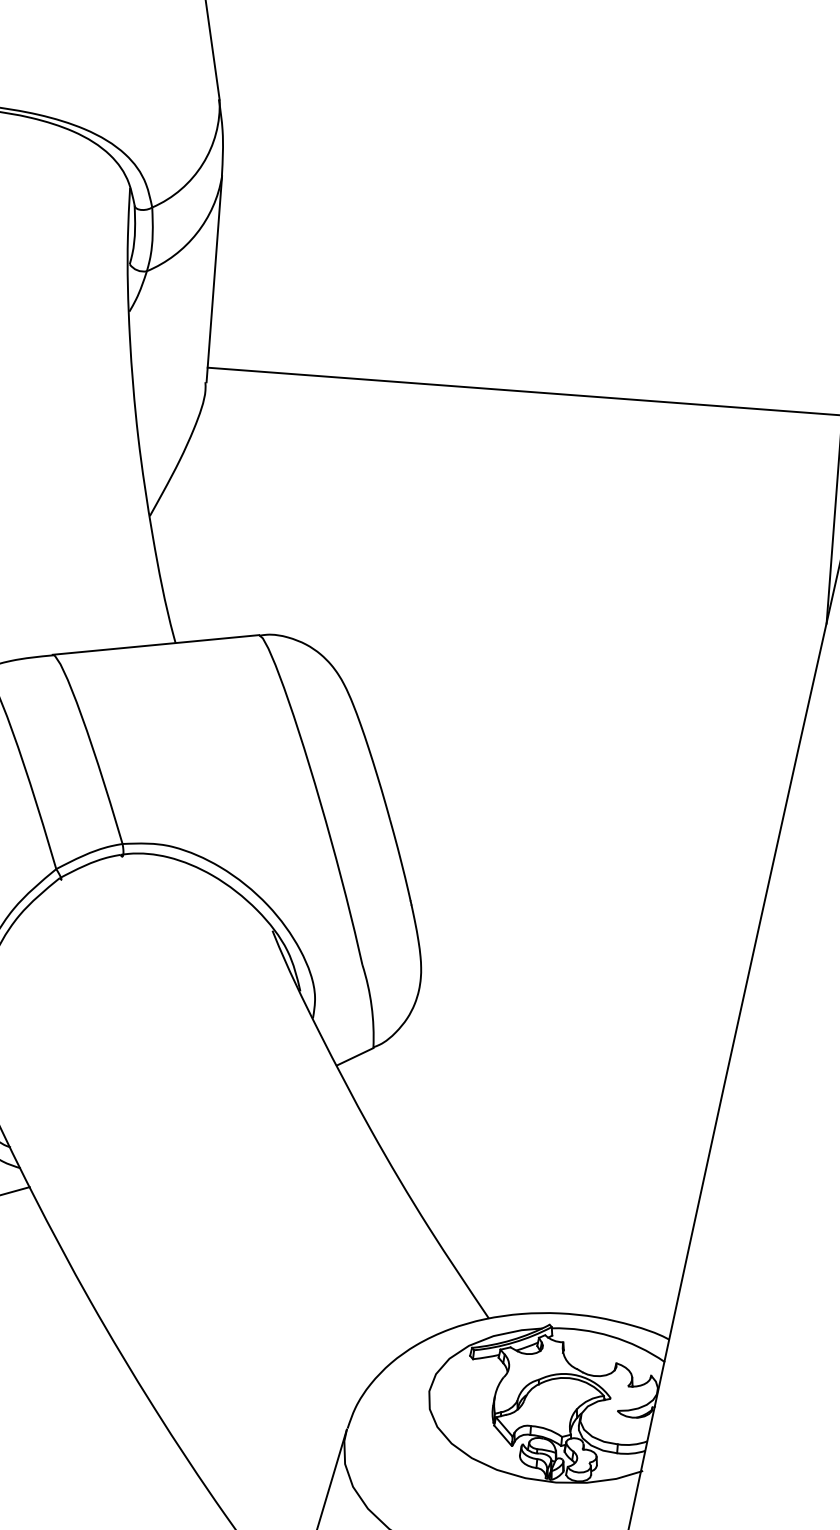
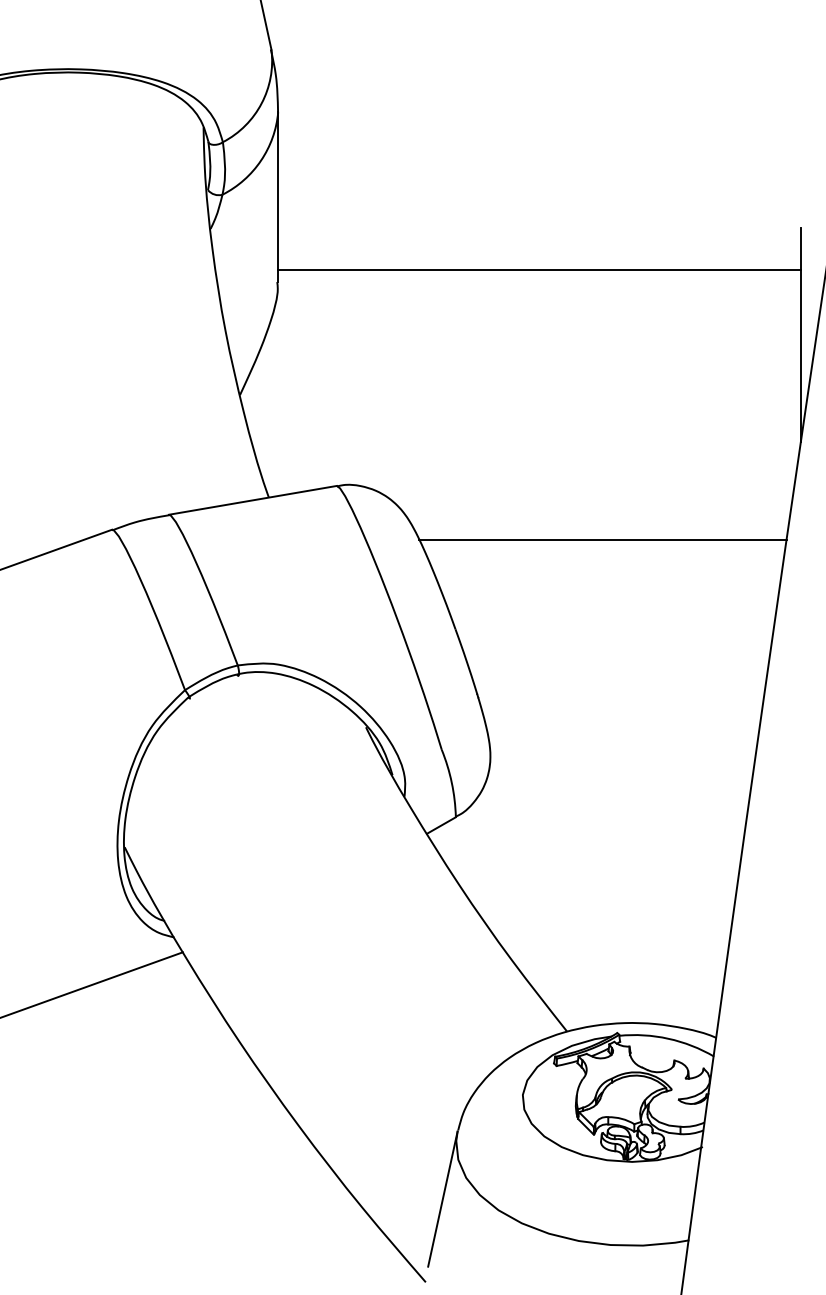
line: (576, 724) -> (602, 539), added

